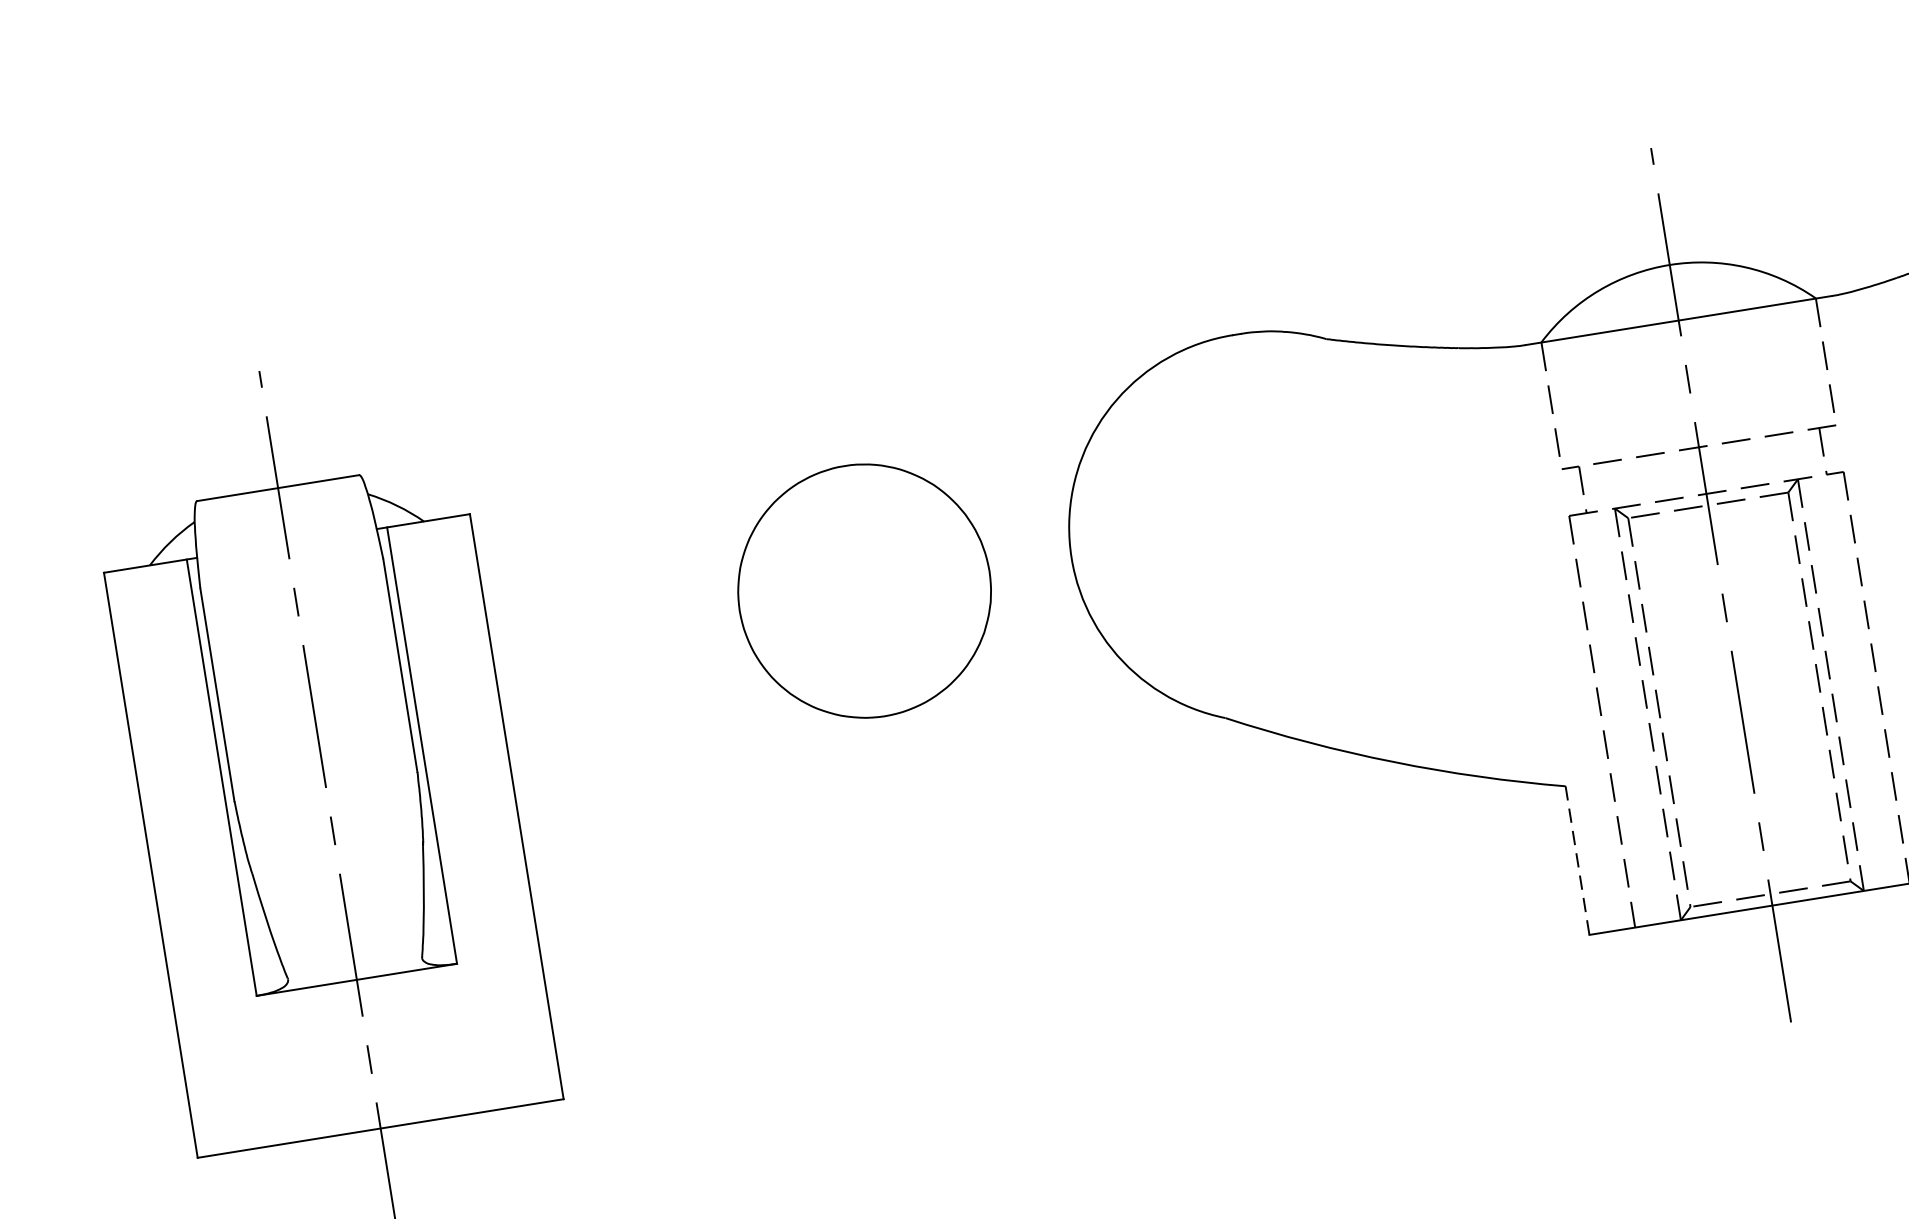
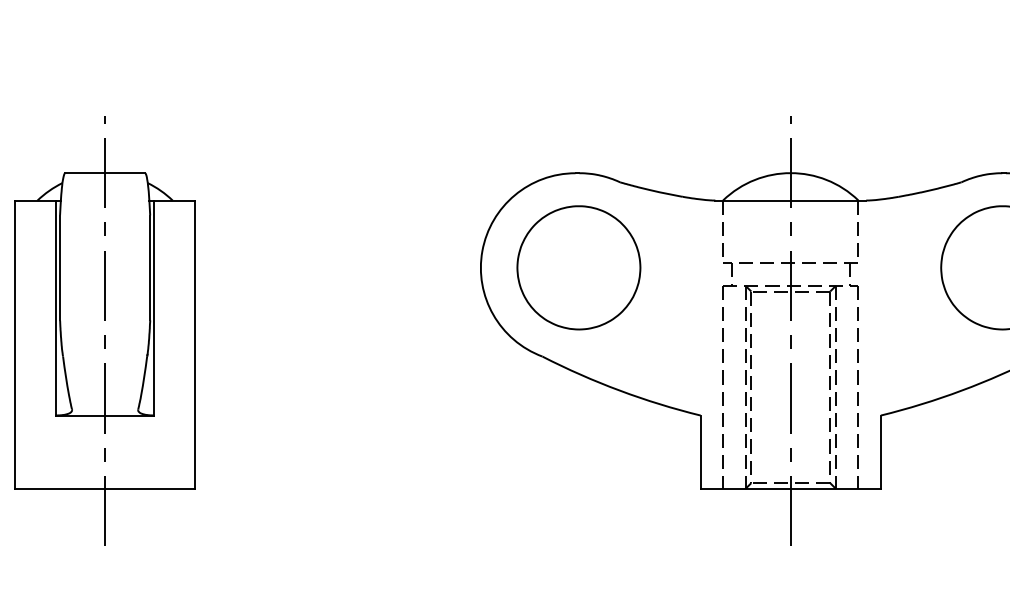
part: (863, 590) -> (578, 267), moved
line: (1577, 861) -> (700, 452), dashed -> solid

